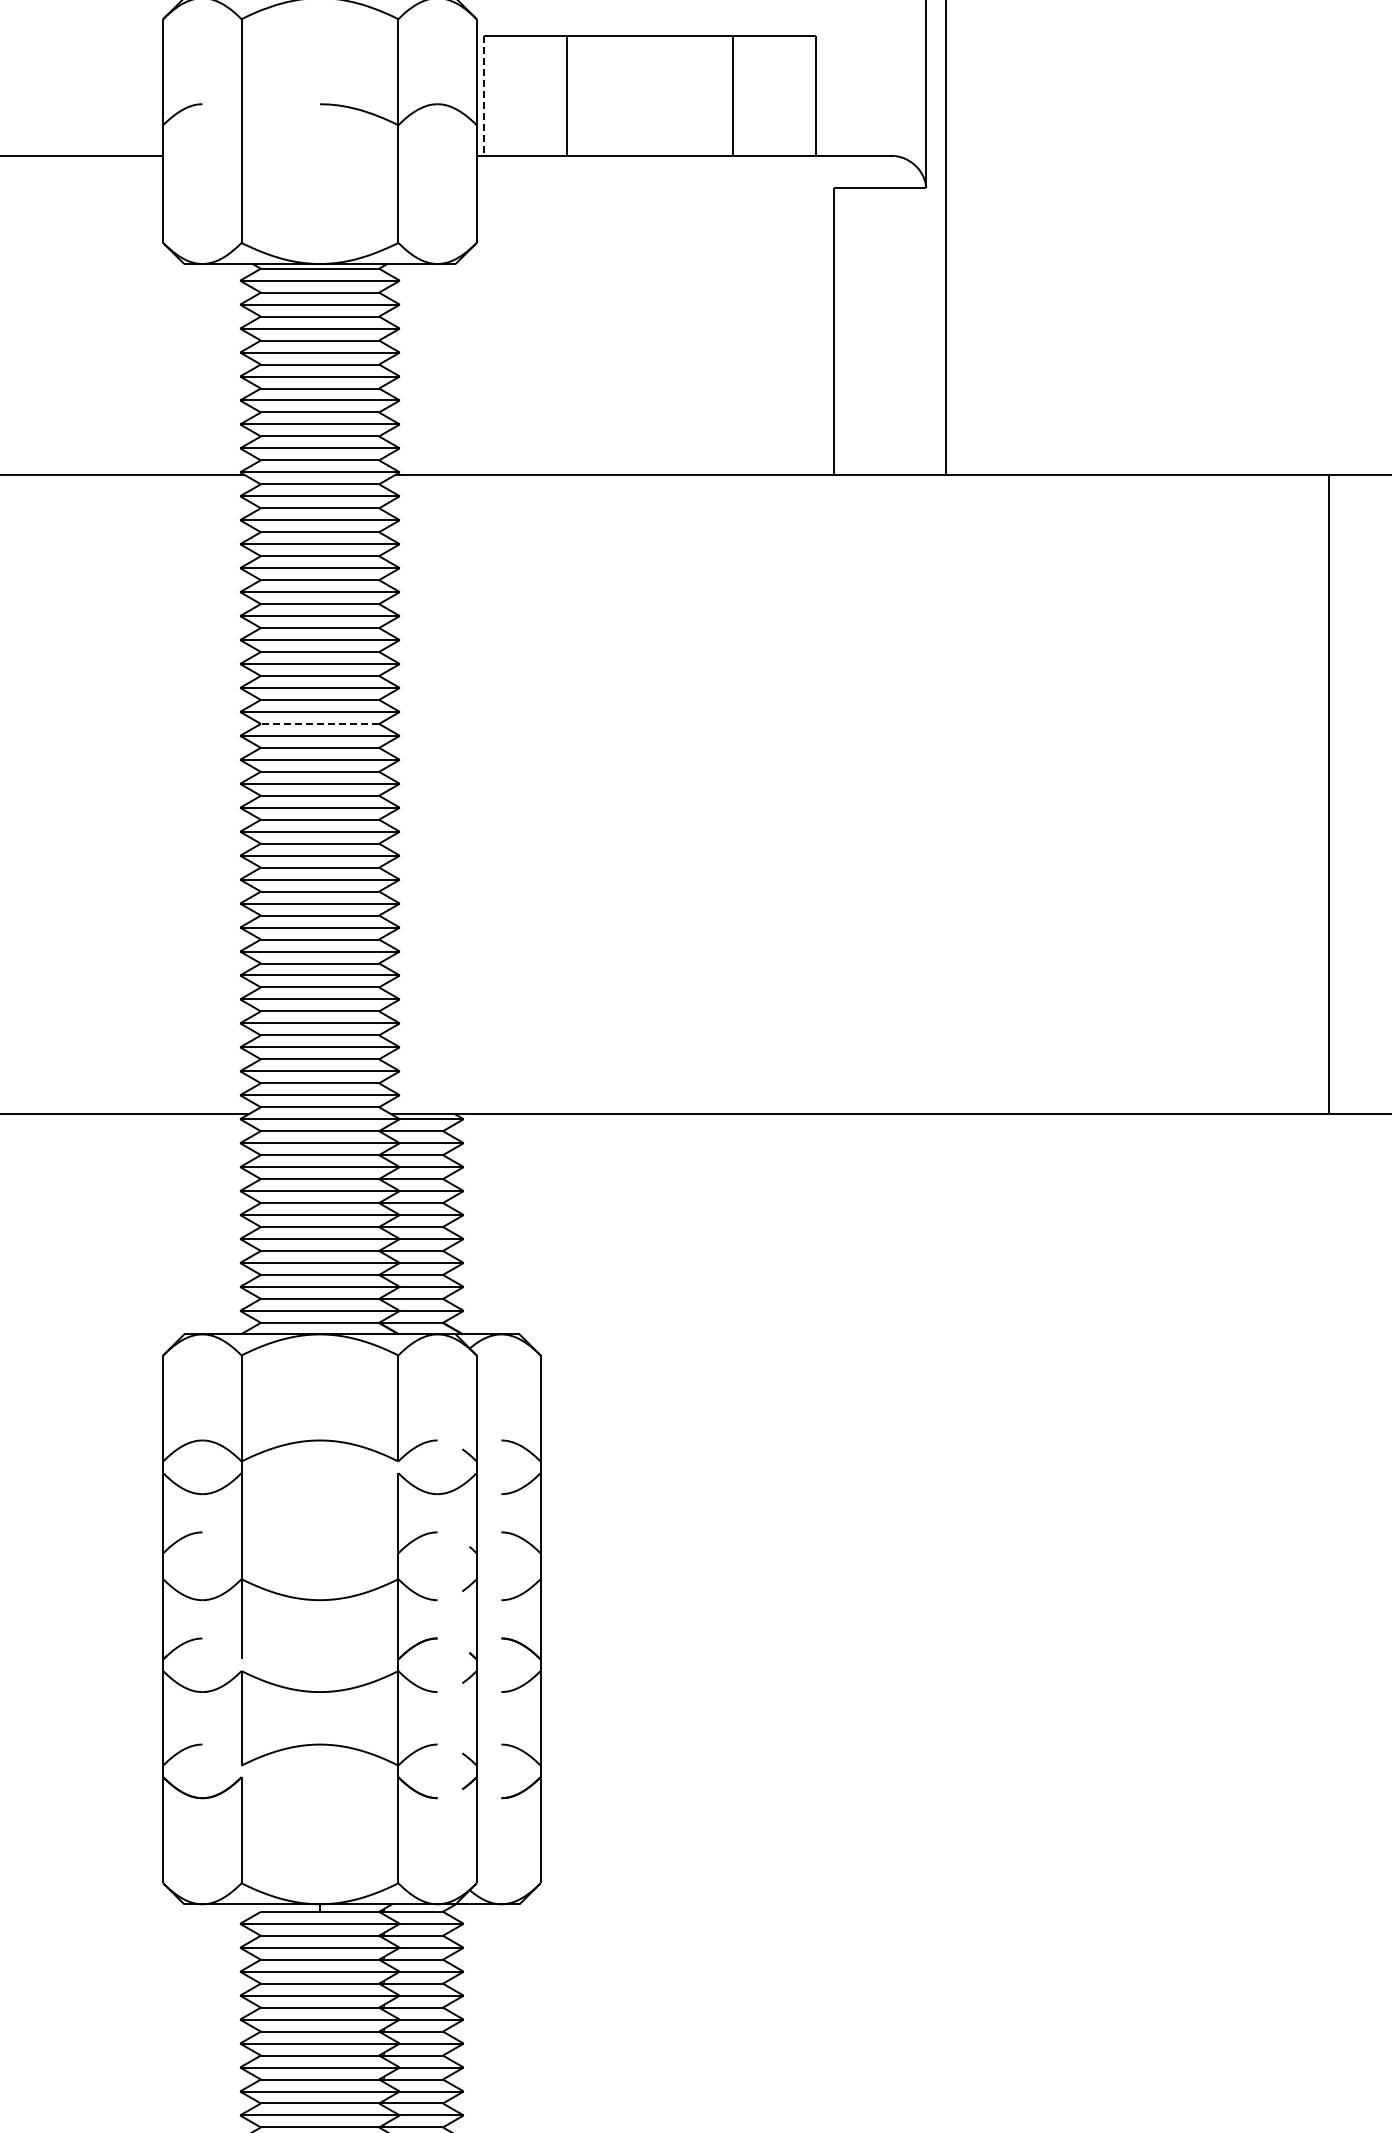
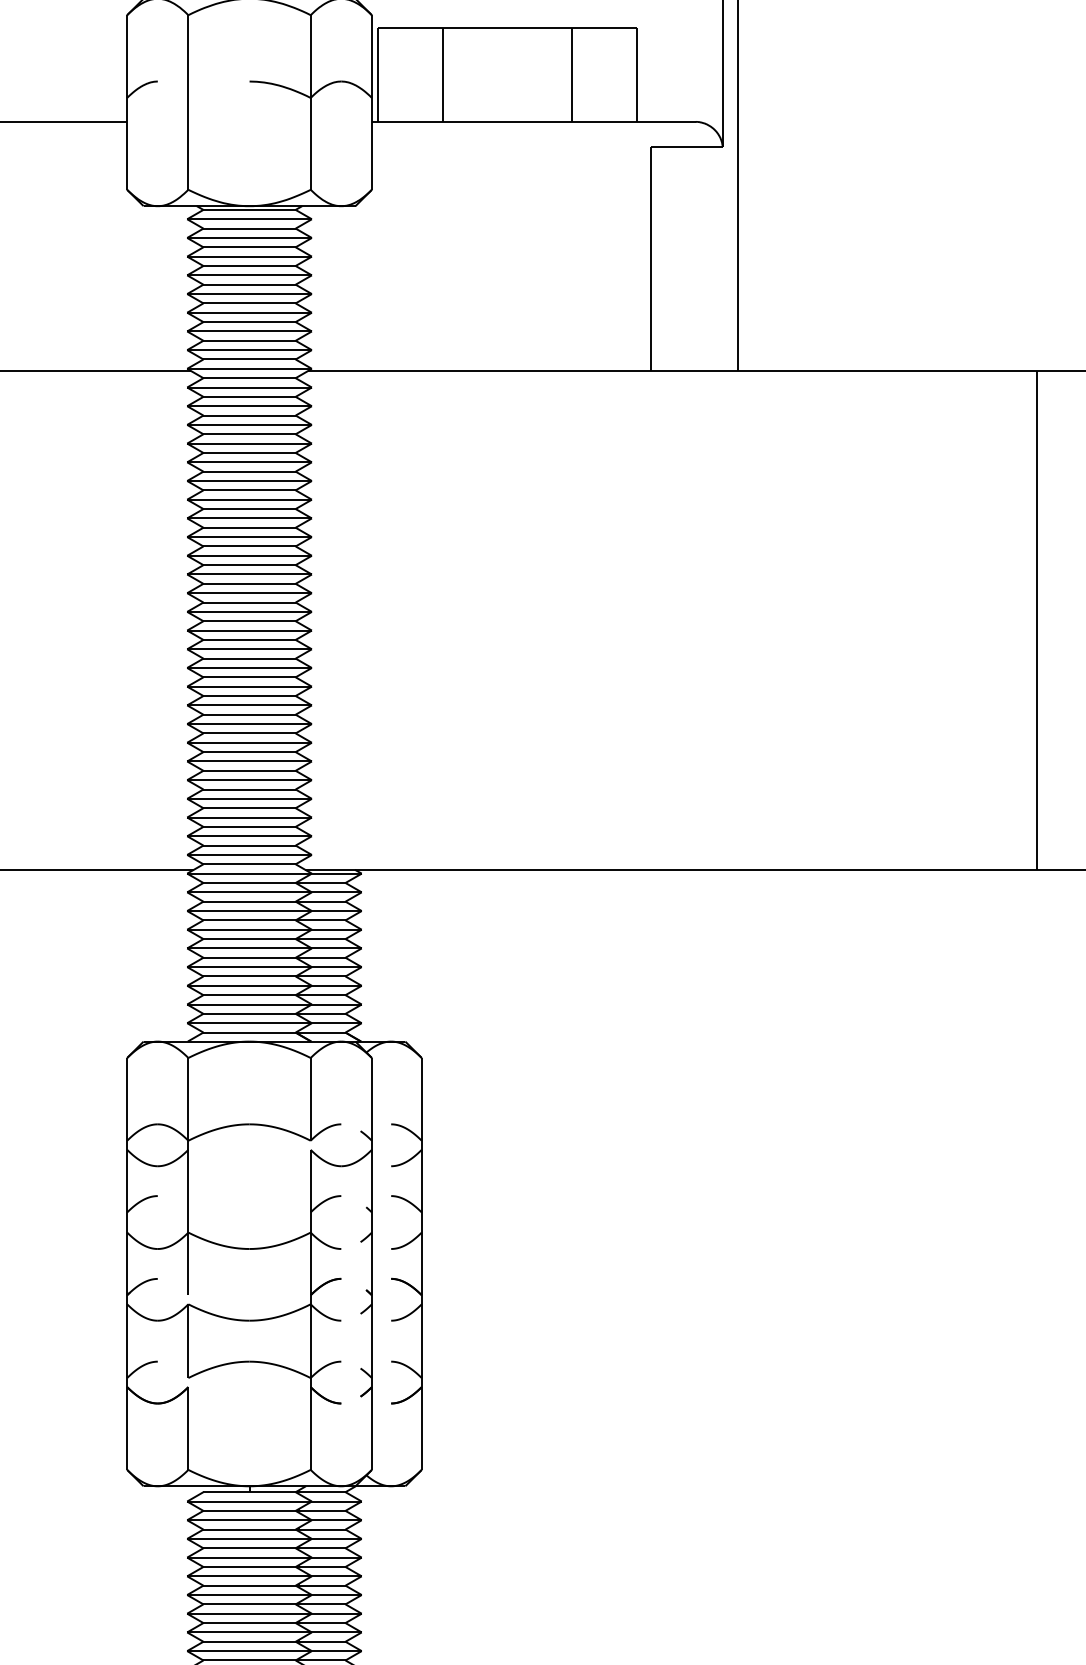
line: (484, 96) -> (377, 75), dashed -> solid
line: (319, 723) -> (249, 564), dashed -> solid

